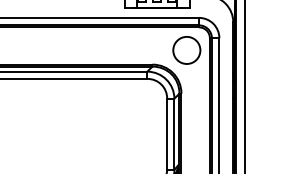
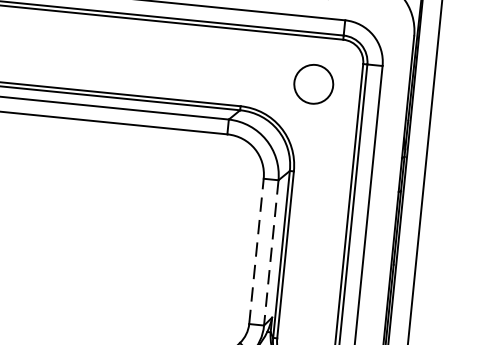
circle: (186, 50) -> (312, 84), size x0.7
line: (167, 134) -> (257, 251), solid -> dashed
line: (174, 134) -> (271, 253), solid -> dashed

